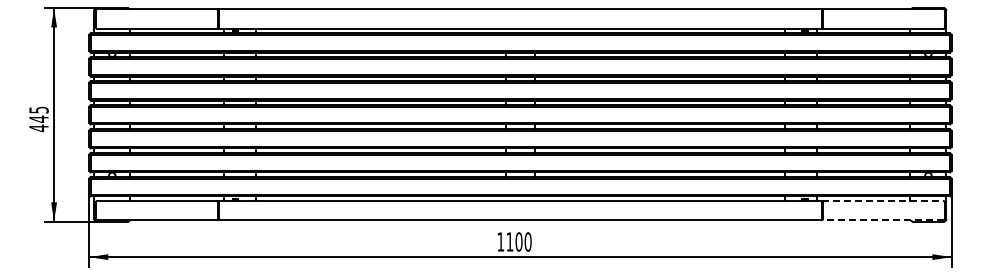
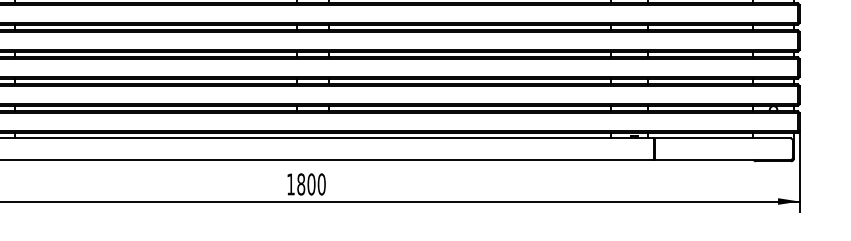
line: (882, 201) -> (721, 138), dashed -> solid
line: (882, 220) -> (721, 160), dashed -> solid
text: (509, 241) -> (300, 183), 1100 -> 1800

